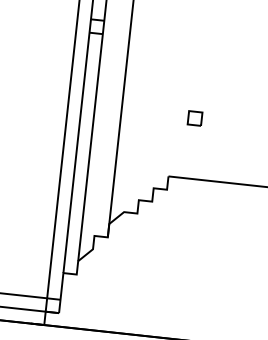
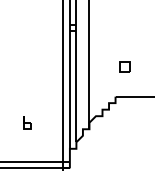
part: (195, 118) -> (125, 67), size x1.6

